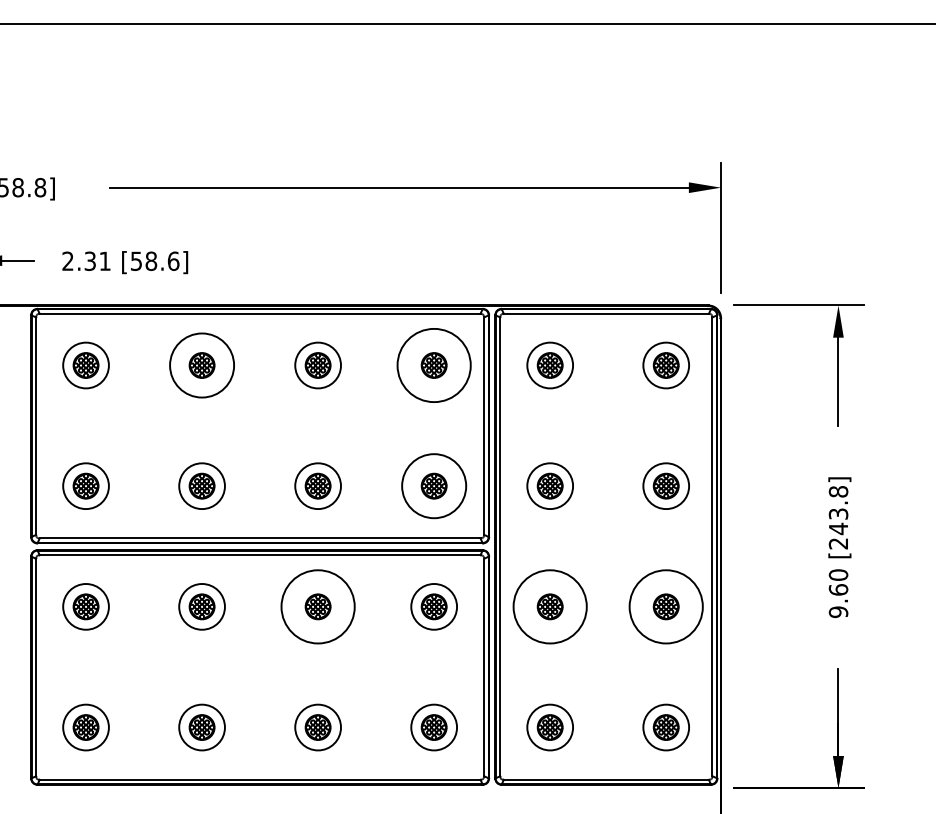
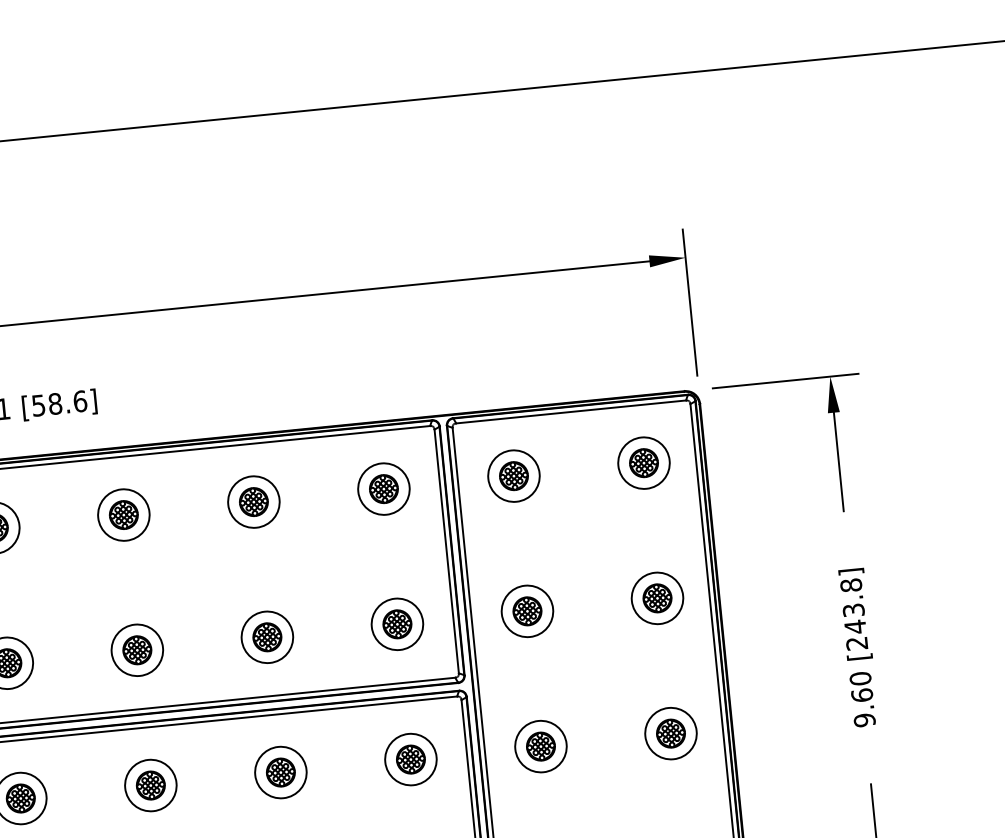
circle: (201, 365) -> (123, 515), size x0.71
circle: (434, 365) -> (384, 489), size x0.62
circle: (434, 486) -> (397, 624), size x0.71
circle: (318, 606) -> (281, 772), size x0.62
circle: (550, 606) -> (541, 746), size x0.62
circle: (666, 606) -> (671, 733), size x0.62

